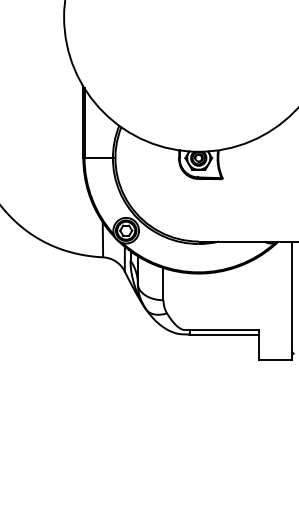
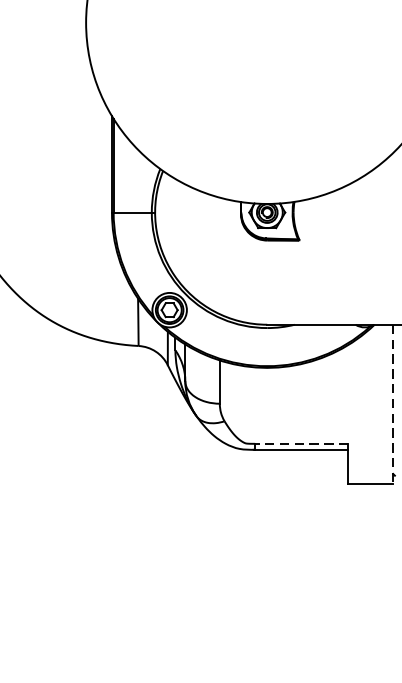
line: (292, 301) -> (393, 405), solid -> dashed
line: (224, 330) -> (301, 444), solid -> dashed

